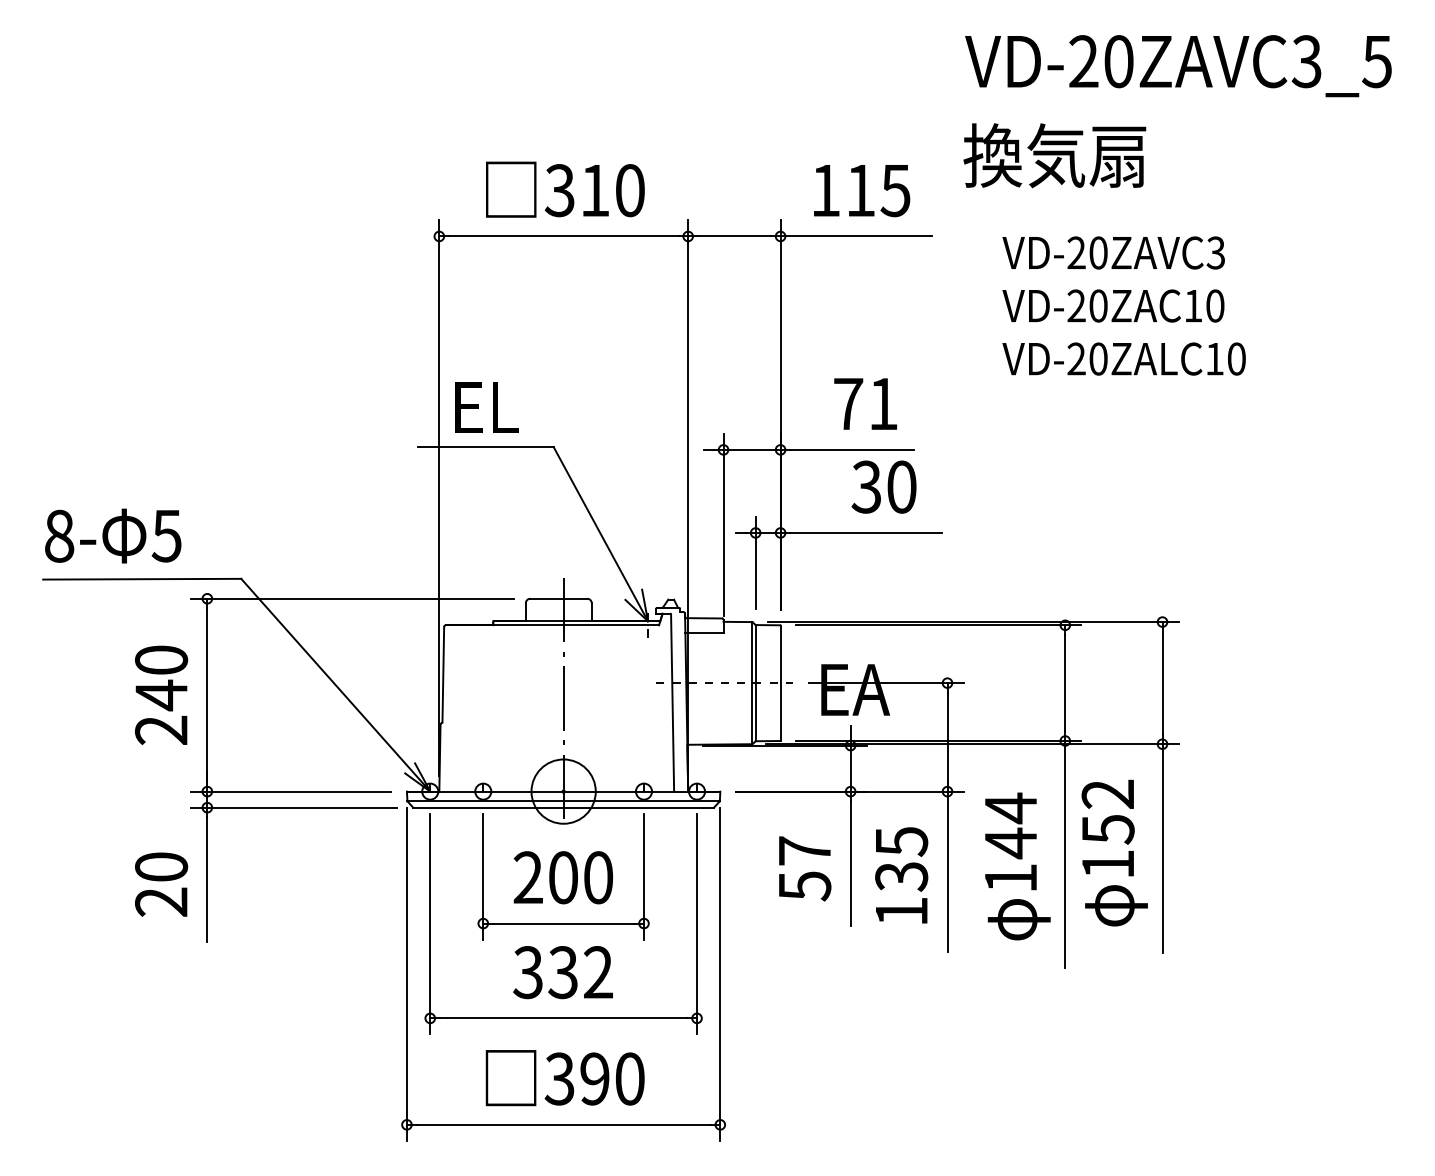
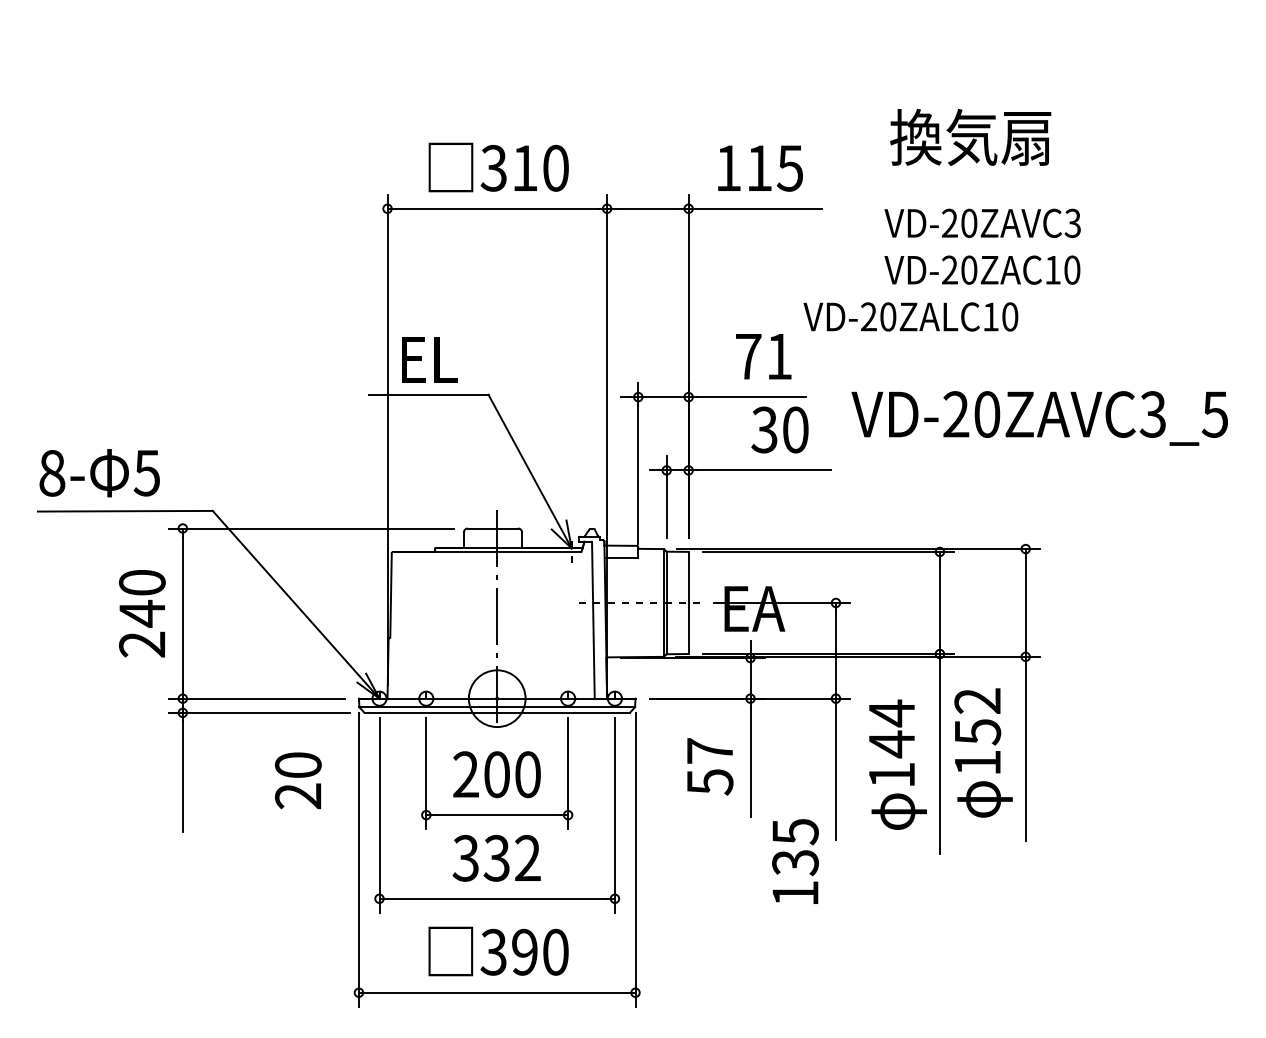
text: (1178, 66) -> (1039, 418), moved
text: (1054, 155) -> (970, 137), moved
text: (1123, 358) -> (910, 316), moved
text: (901, 875) -> (795, 861), moved
text: (161, 884) -> (298, 780), moved

